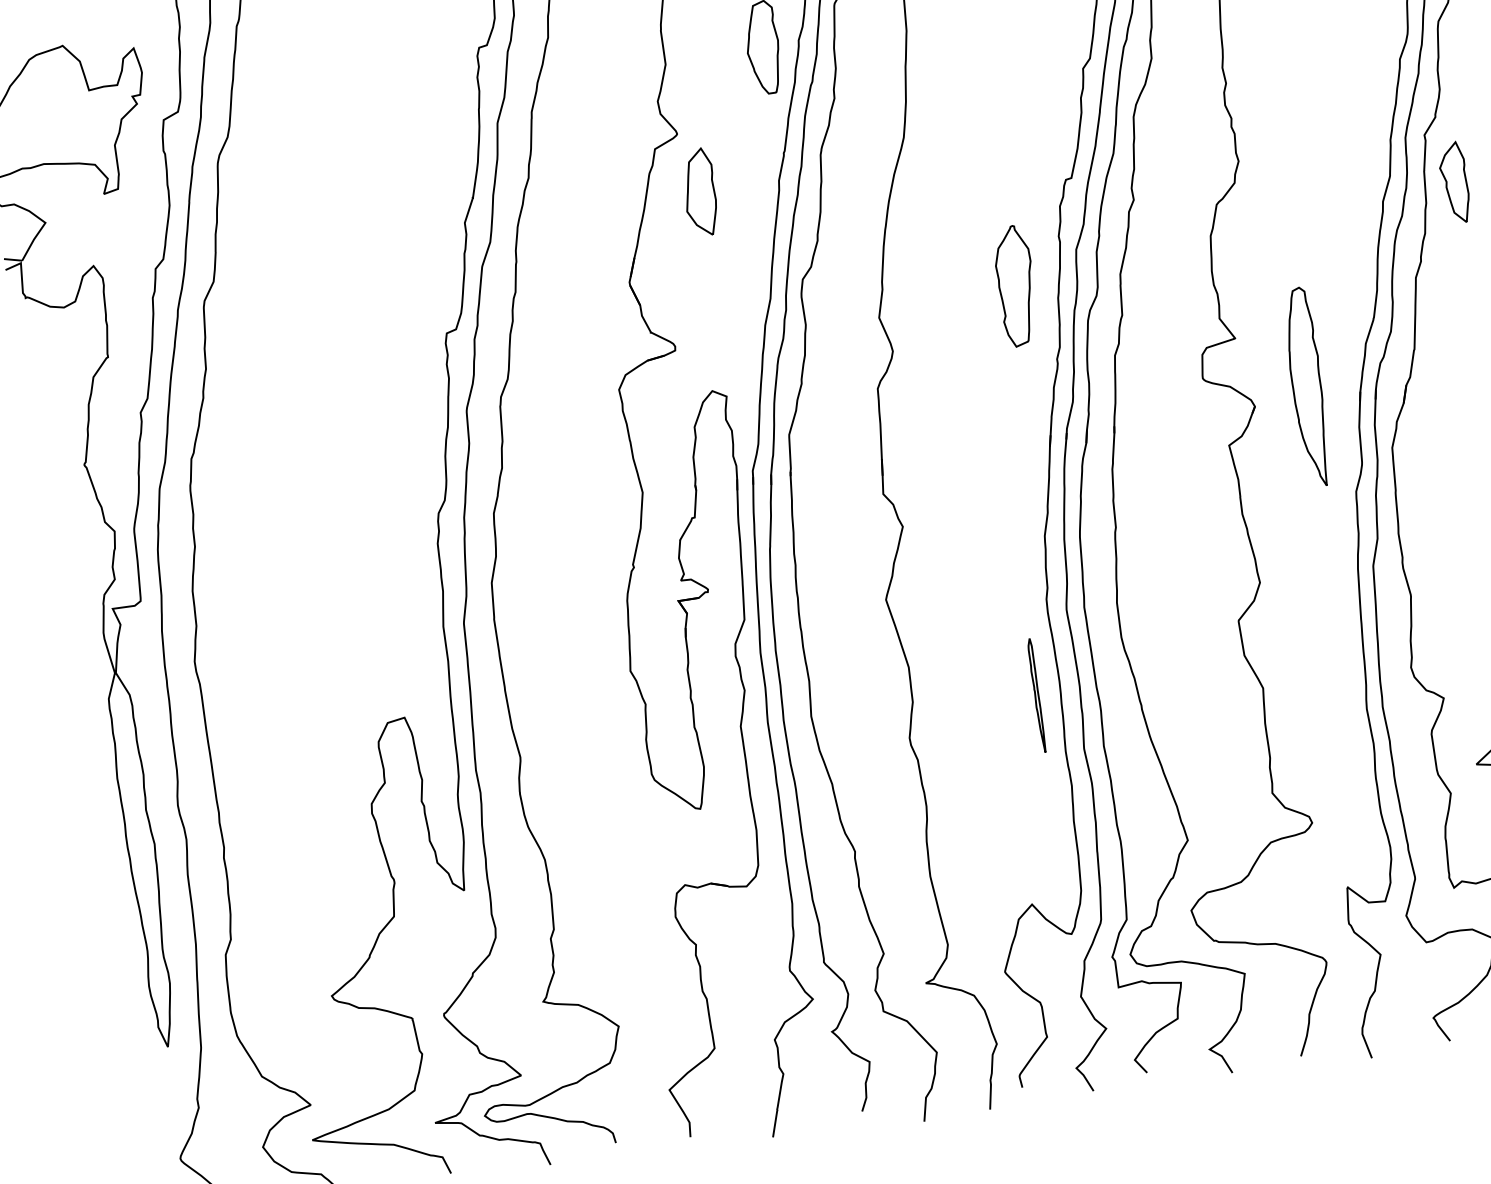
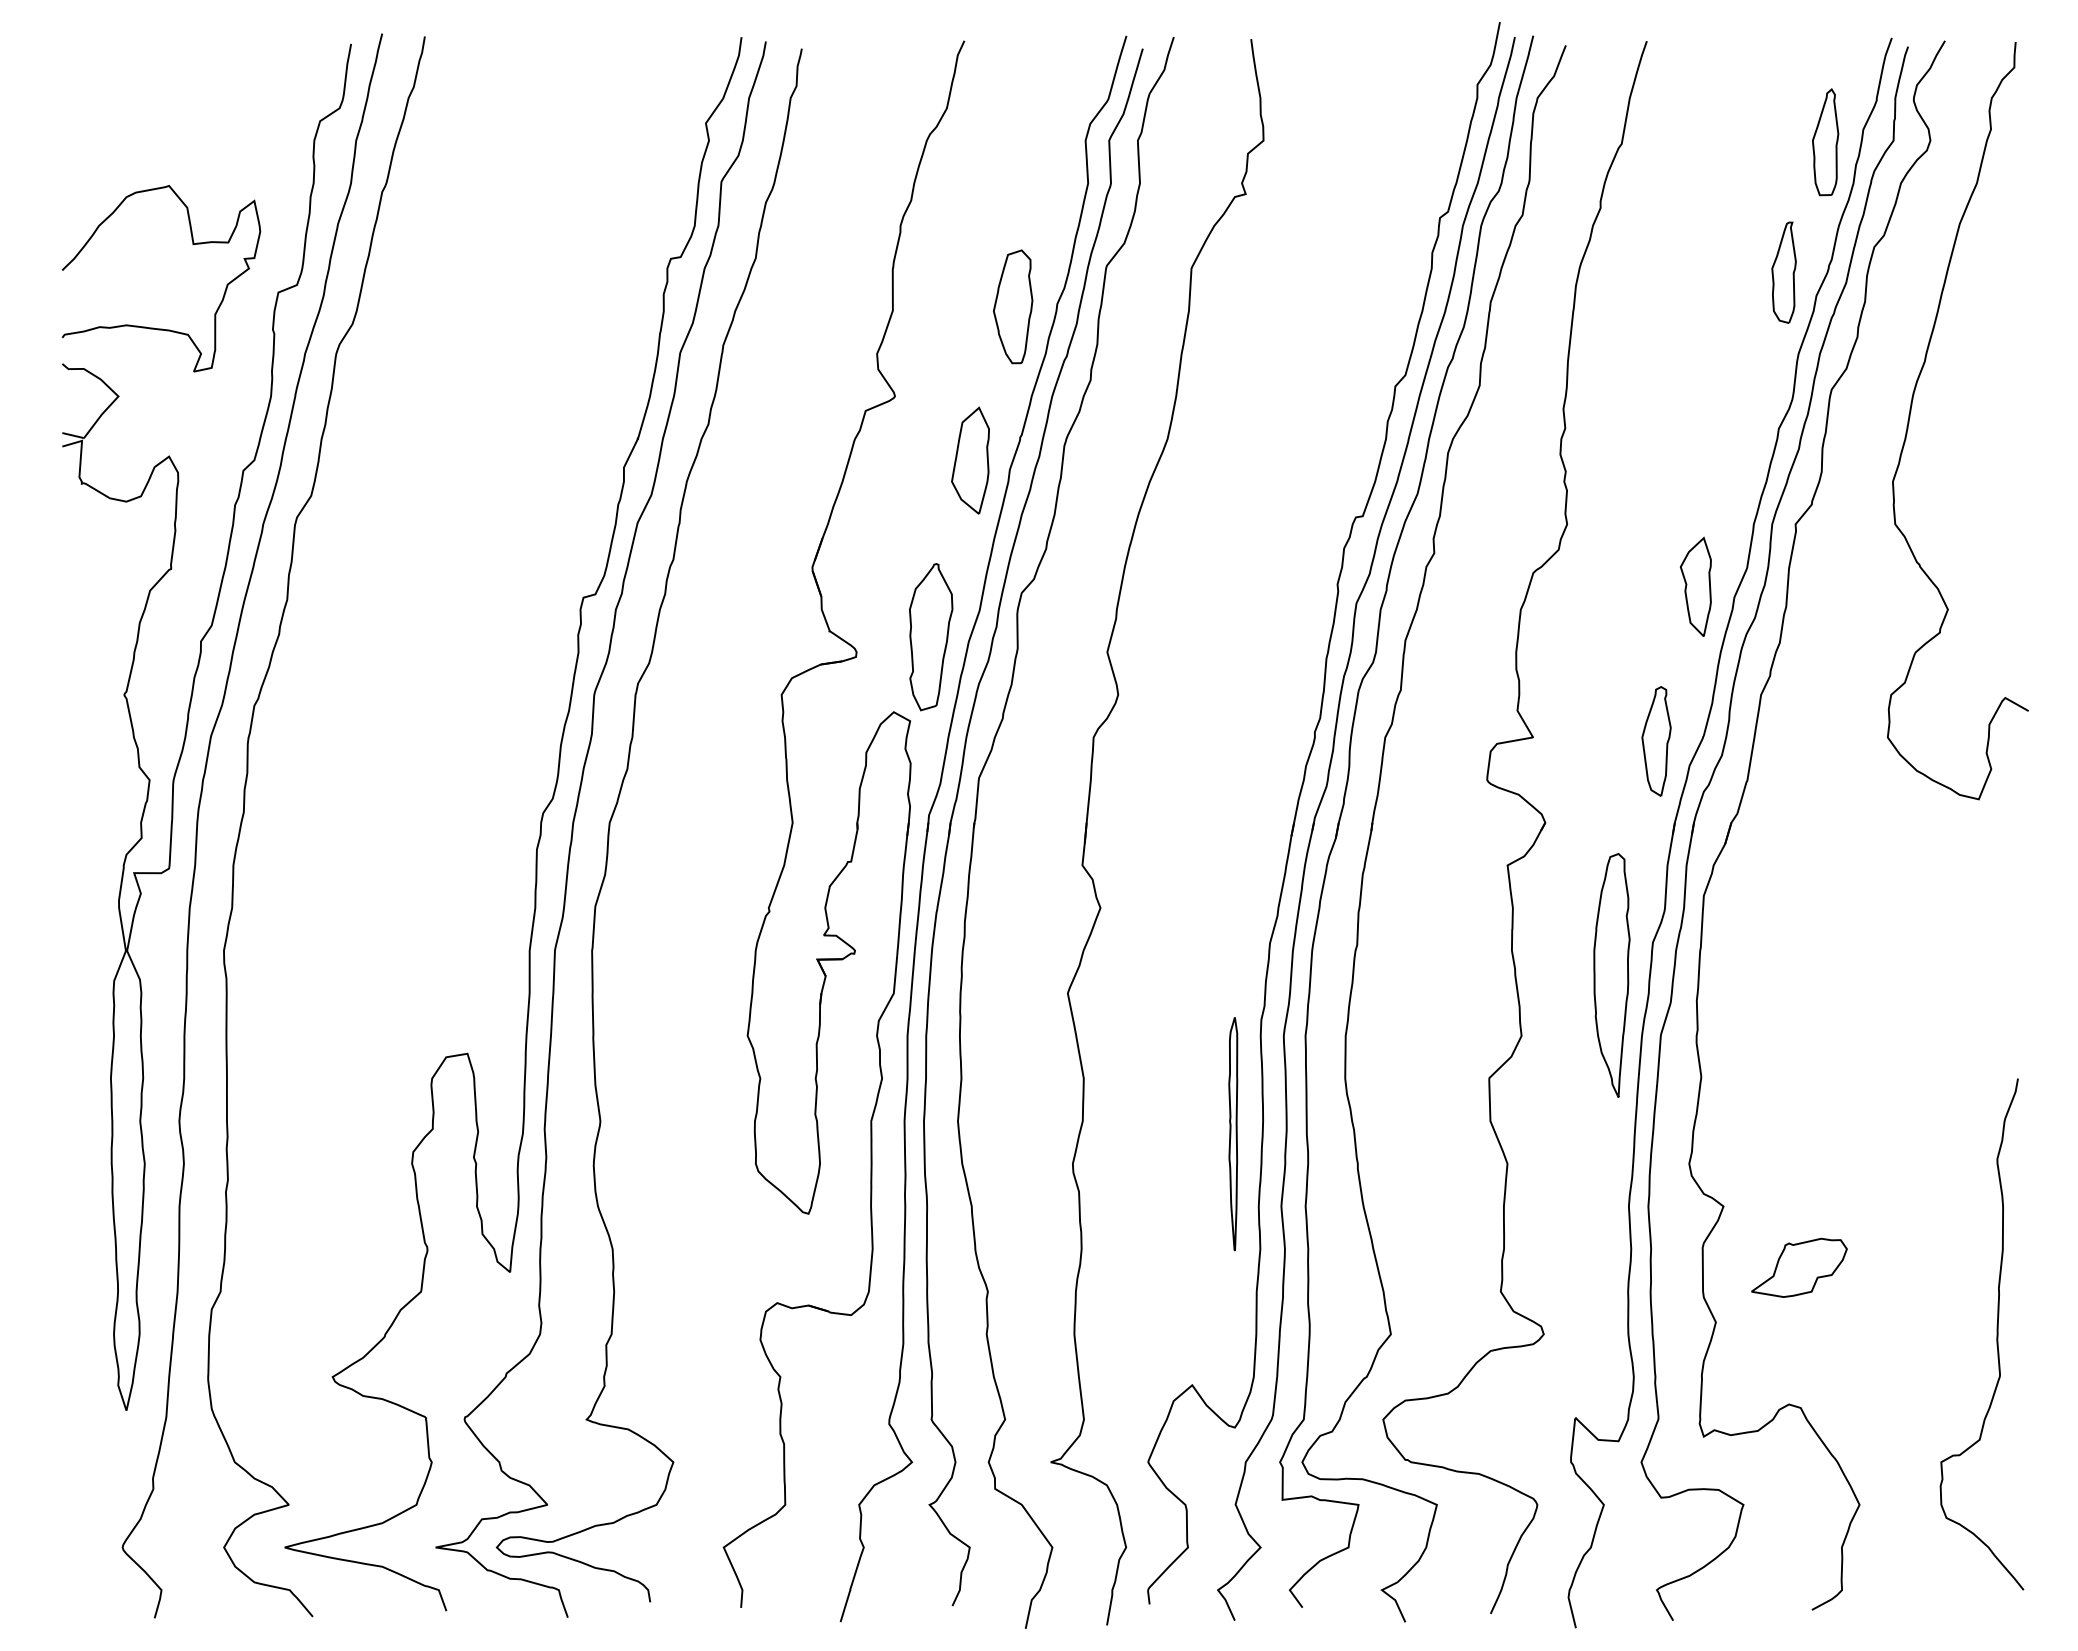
part: (1454, 182) -> (1695, 586), moved
part: (699, 192) -> (970, 460), moved
part: (1016, 286) -> (931, 637), moved
part: (1336, 327) -> (1656, 741), added
part: (1307, 387) -> (1611, 975), moved
part: (1036, 695) -> (1233, 1134), size x1.67

